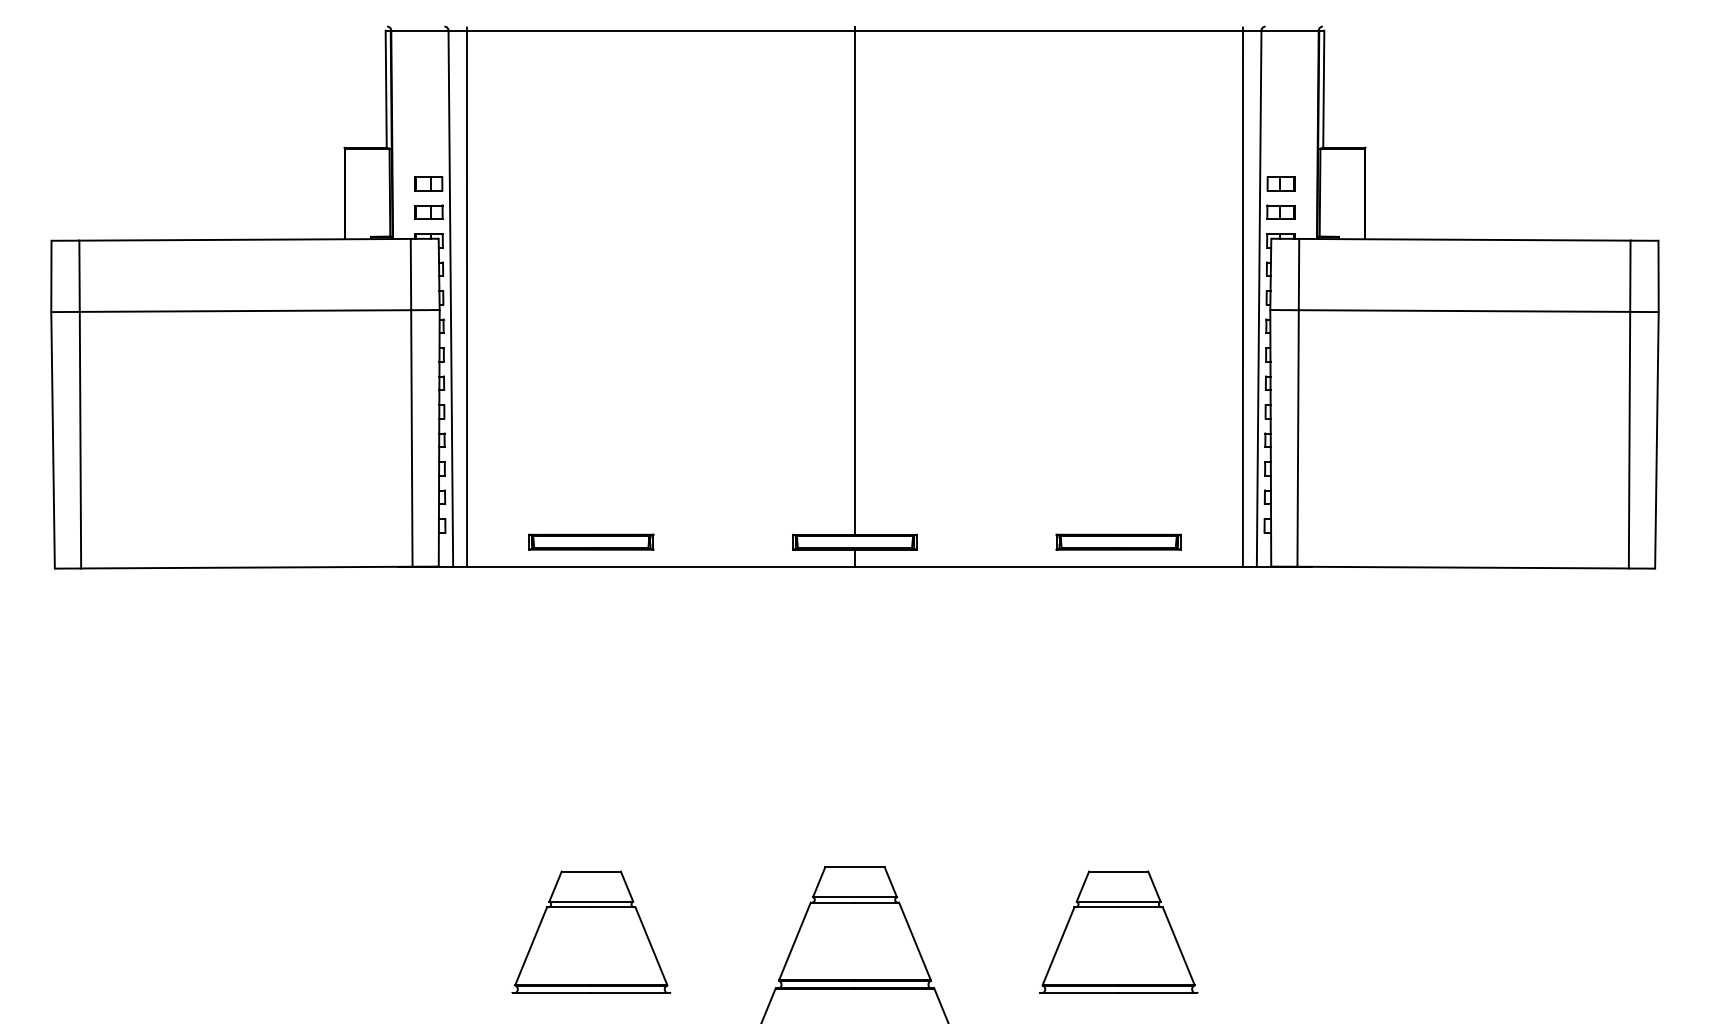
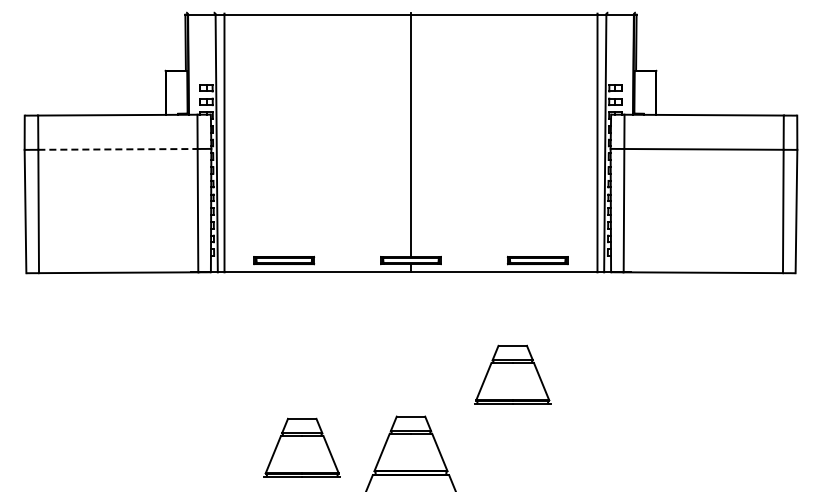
line: (246, 311) -> (118, 149), solid -> dashed
part: (589, 931) -> (301, 447), moved
part: (1118, 931) -> (512, 374), moved

